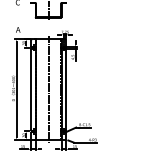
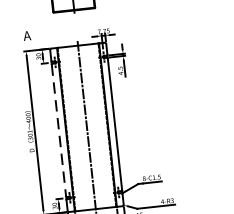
line: (31, 89) -> (59, 130), solid -> dashed

